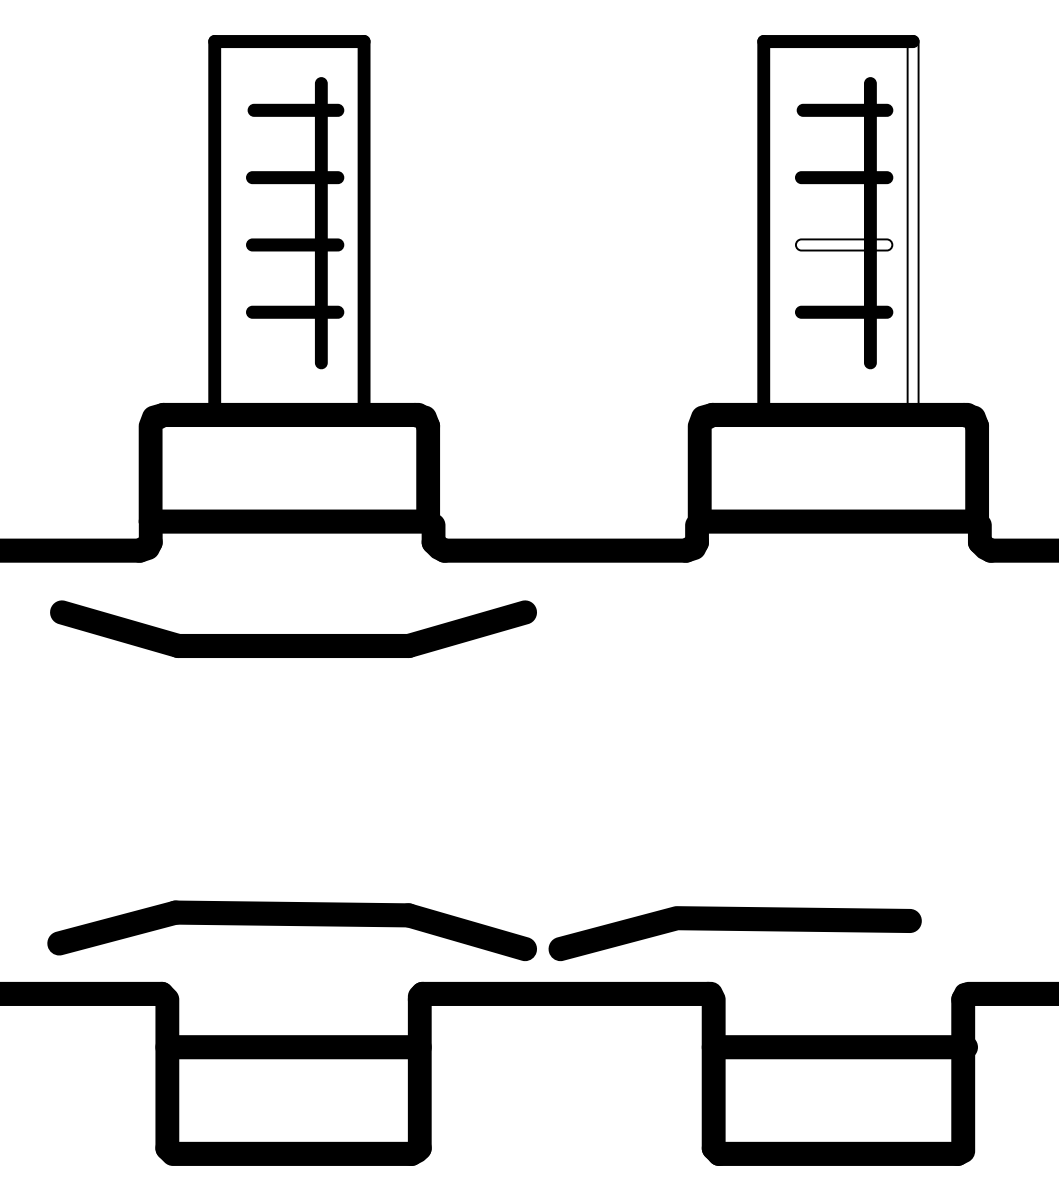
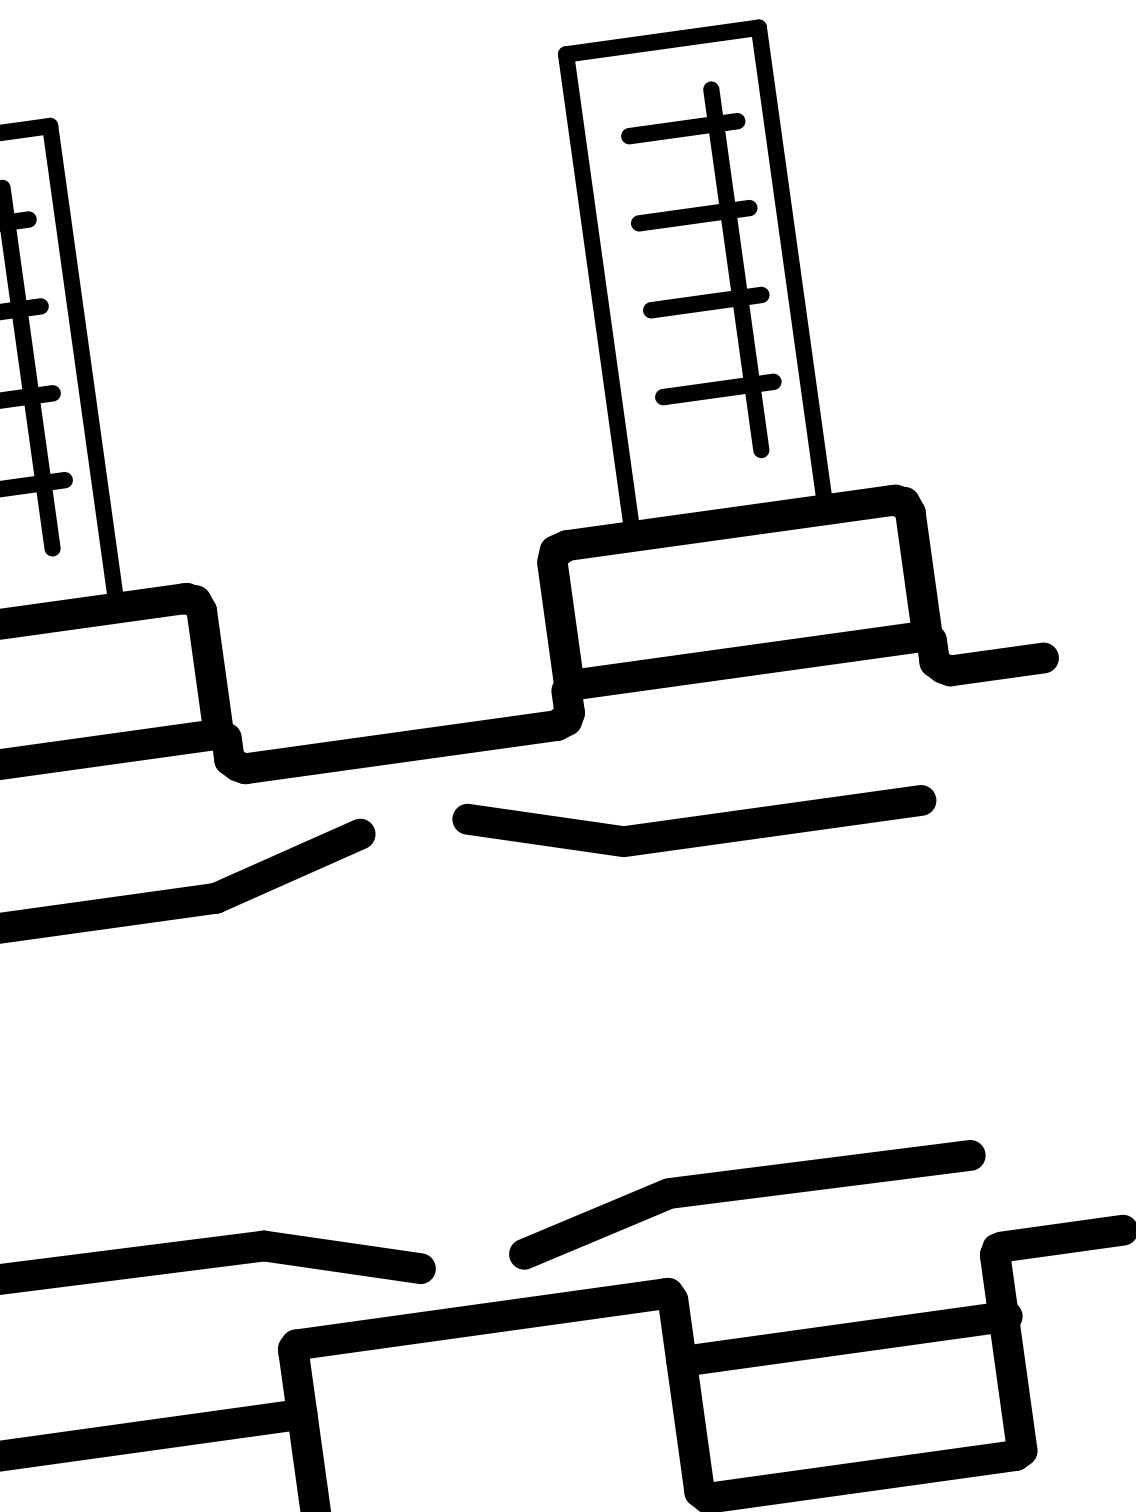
fill: (838, 226) -> (695, 279), added
fill: (843, 244) -> (705, 302), added
part: (781, 628) -> (694, 808), added
part: (734, 933) -> (746, 1202), moved

